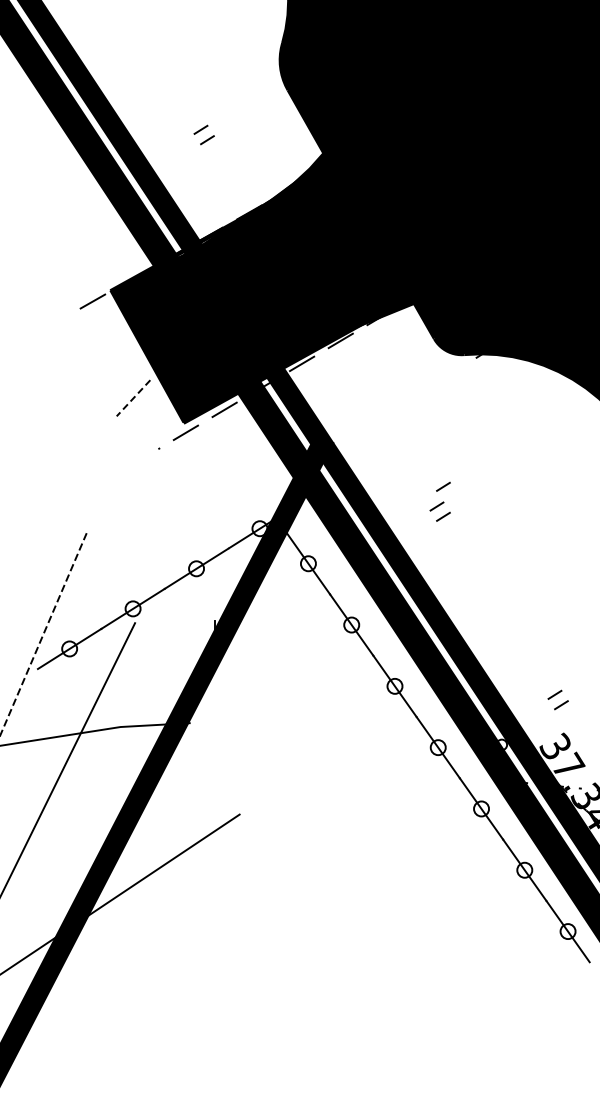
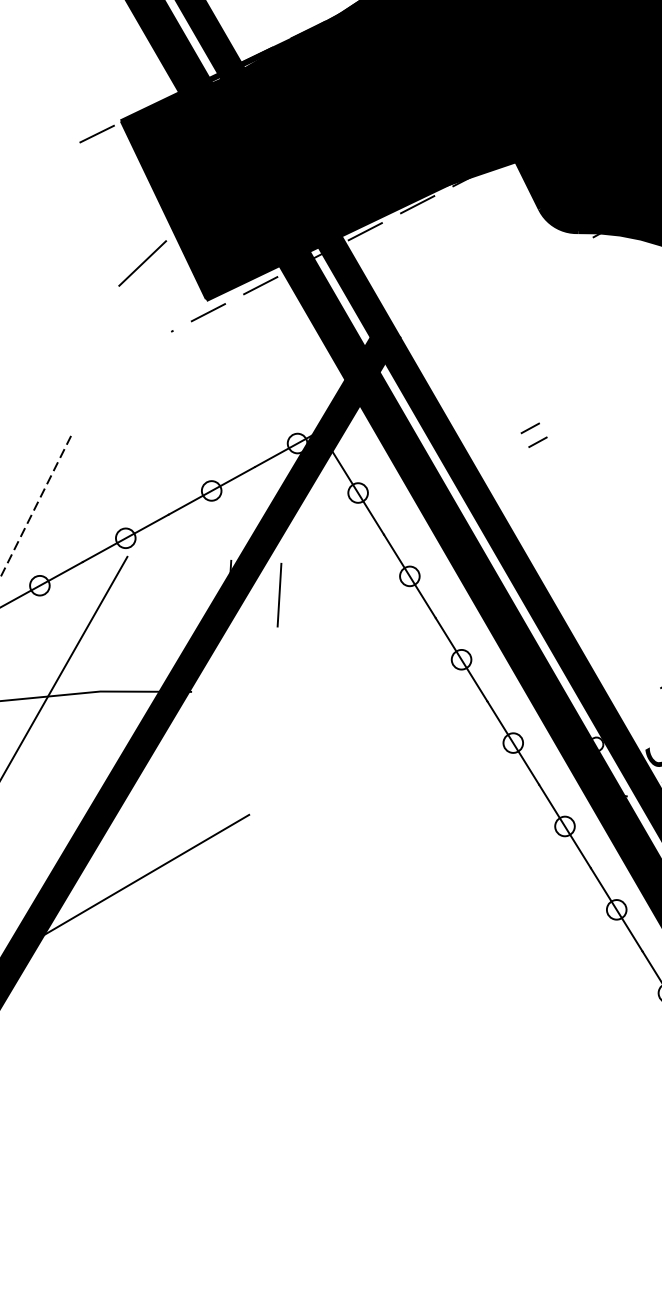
line: (133, 398) -> (142, 263), dashed -> solid
line: (443, 486) -> (540, 402), removed
line: (253, 645) -> (280, 595), added

